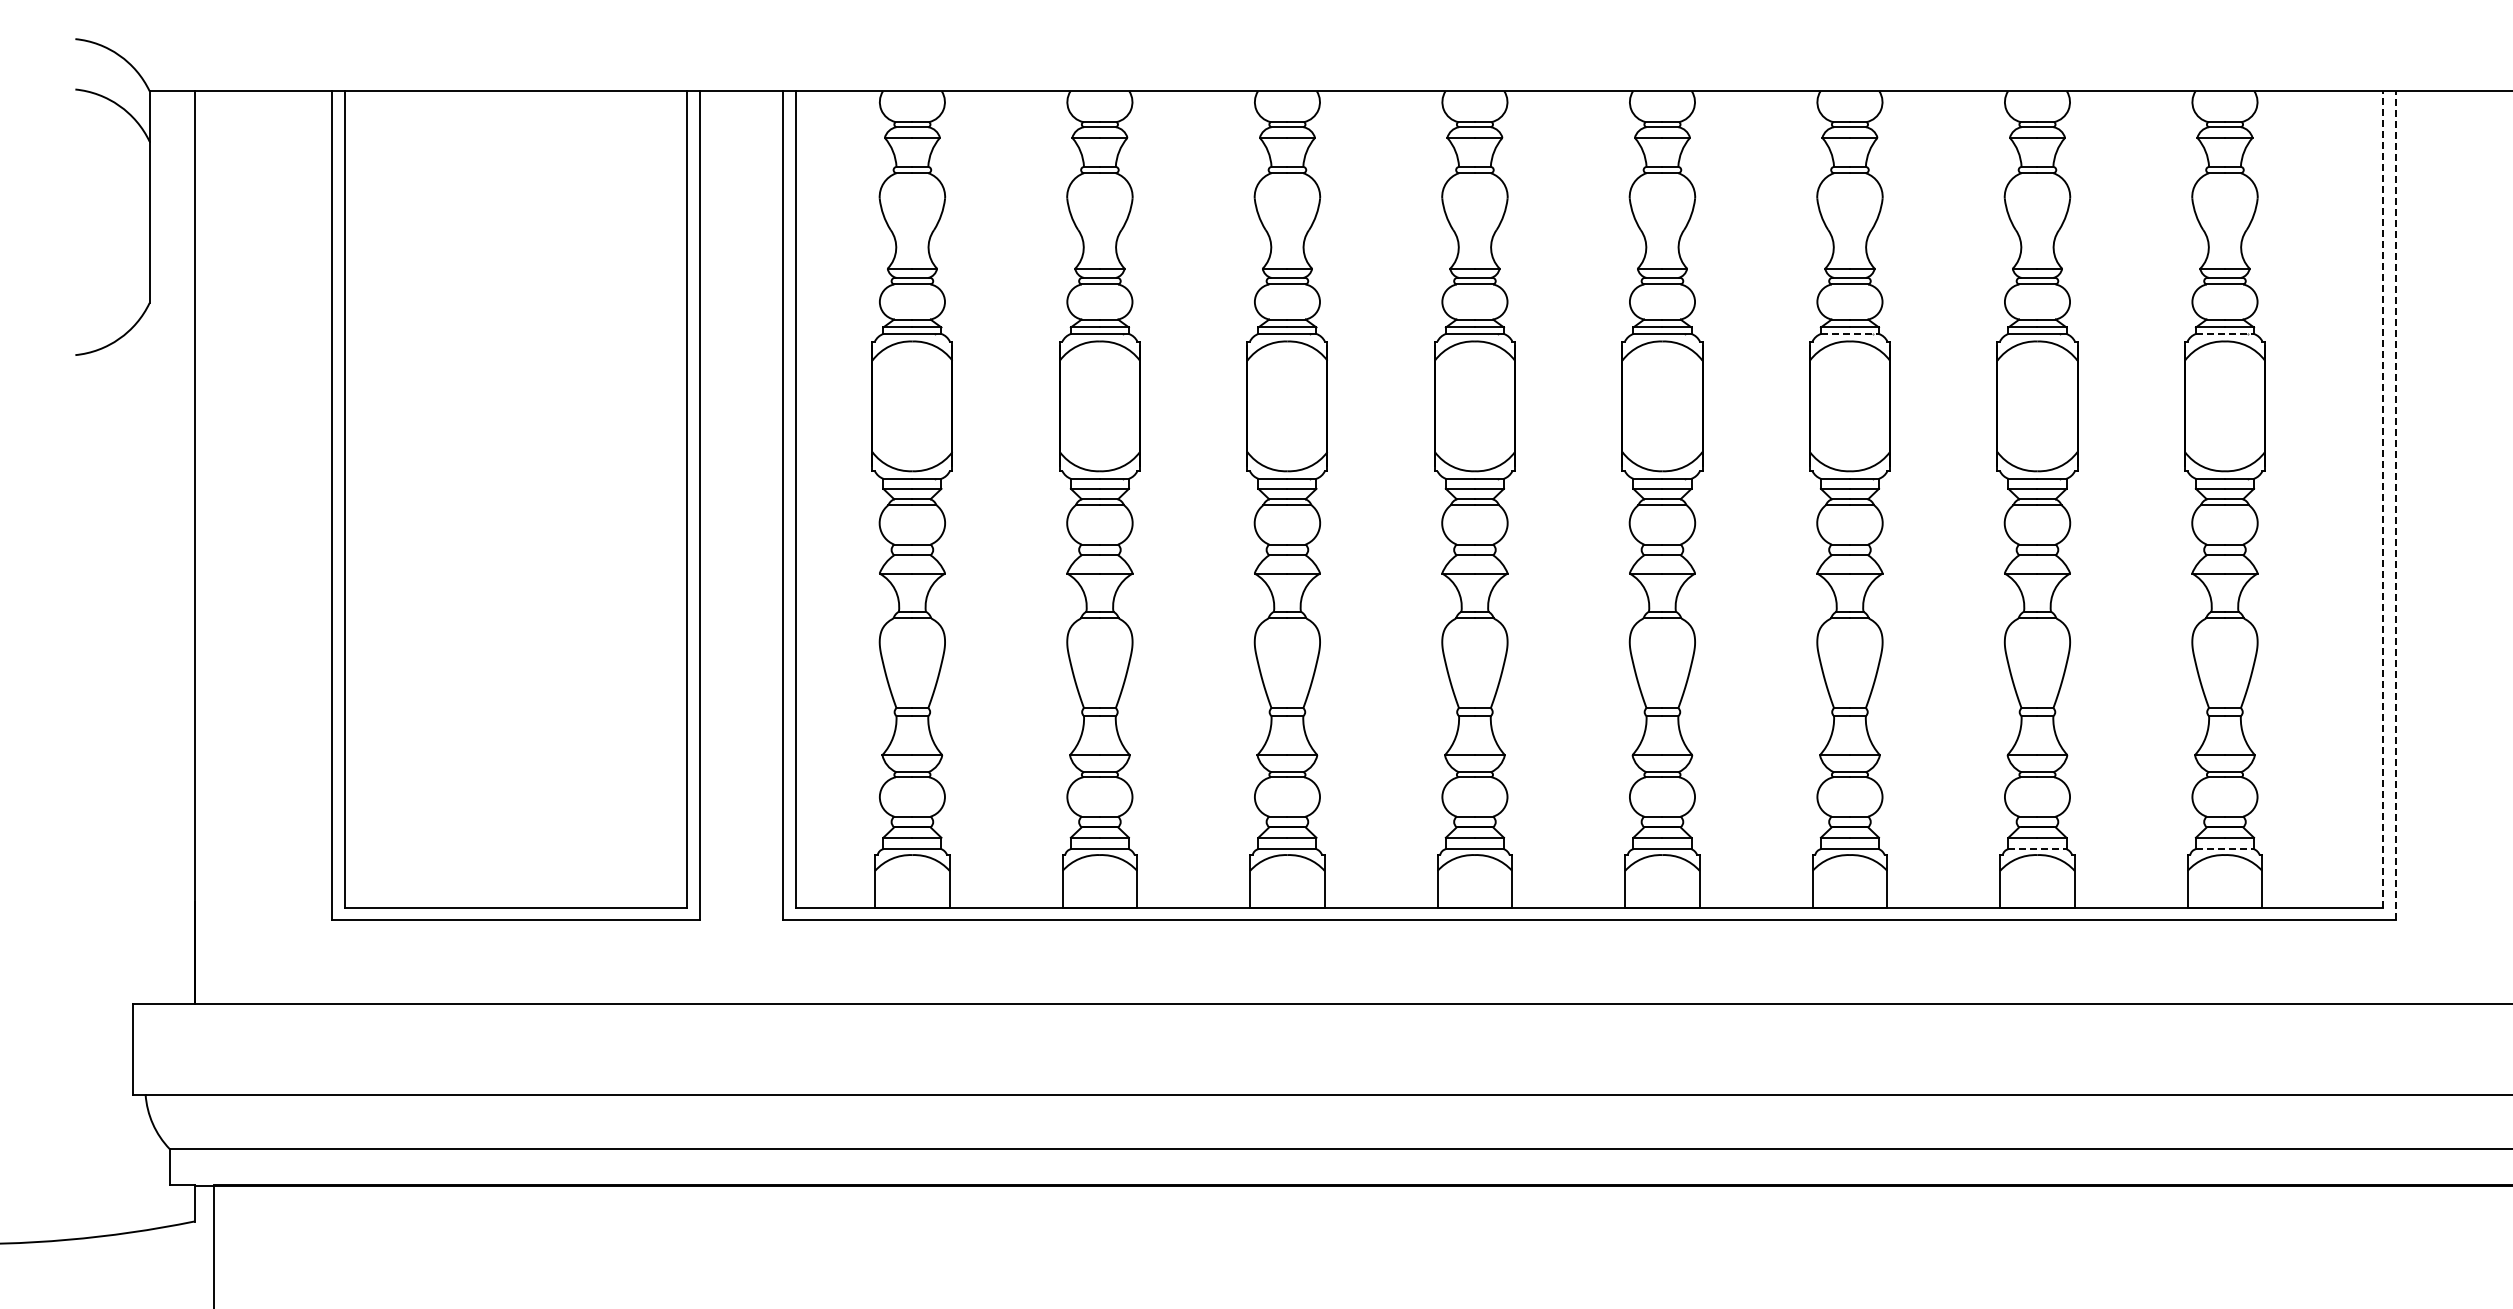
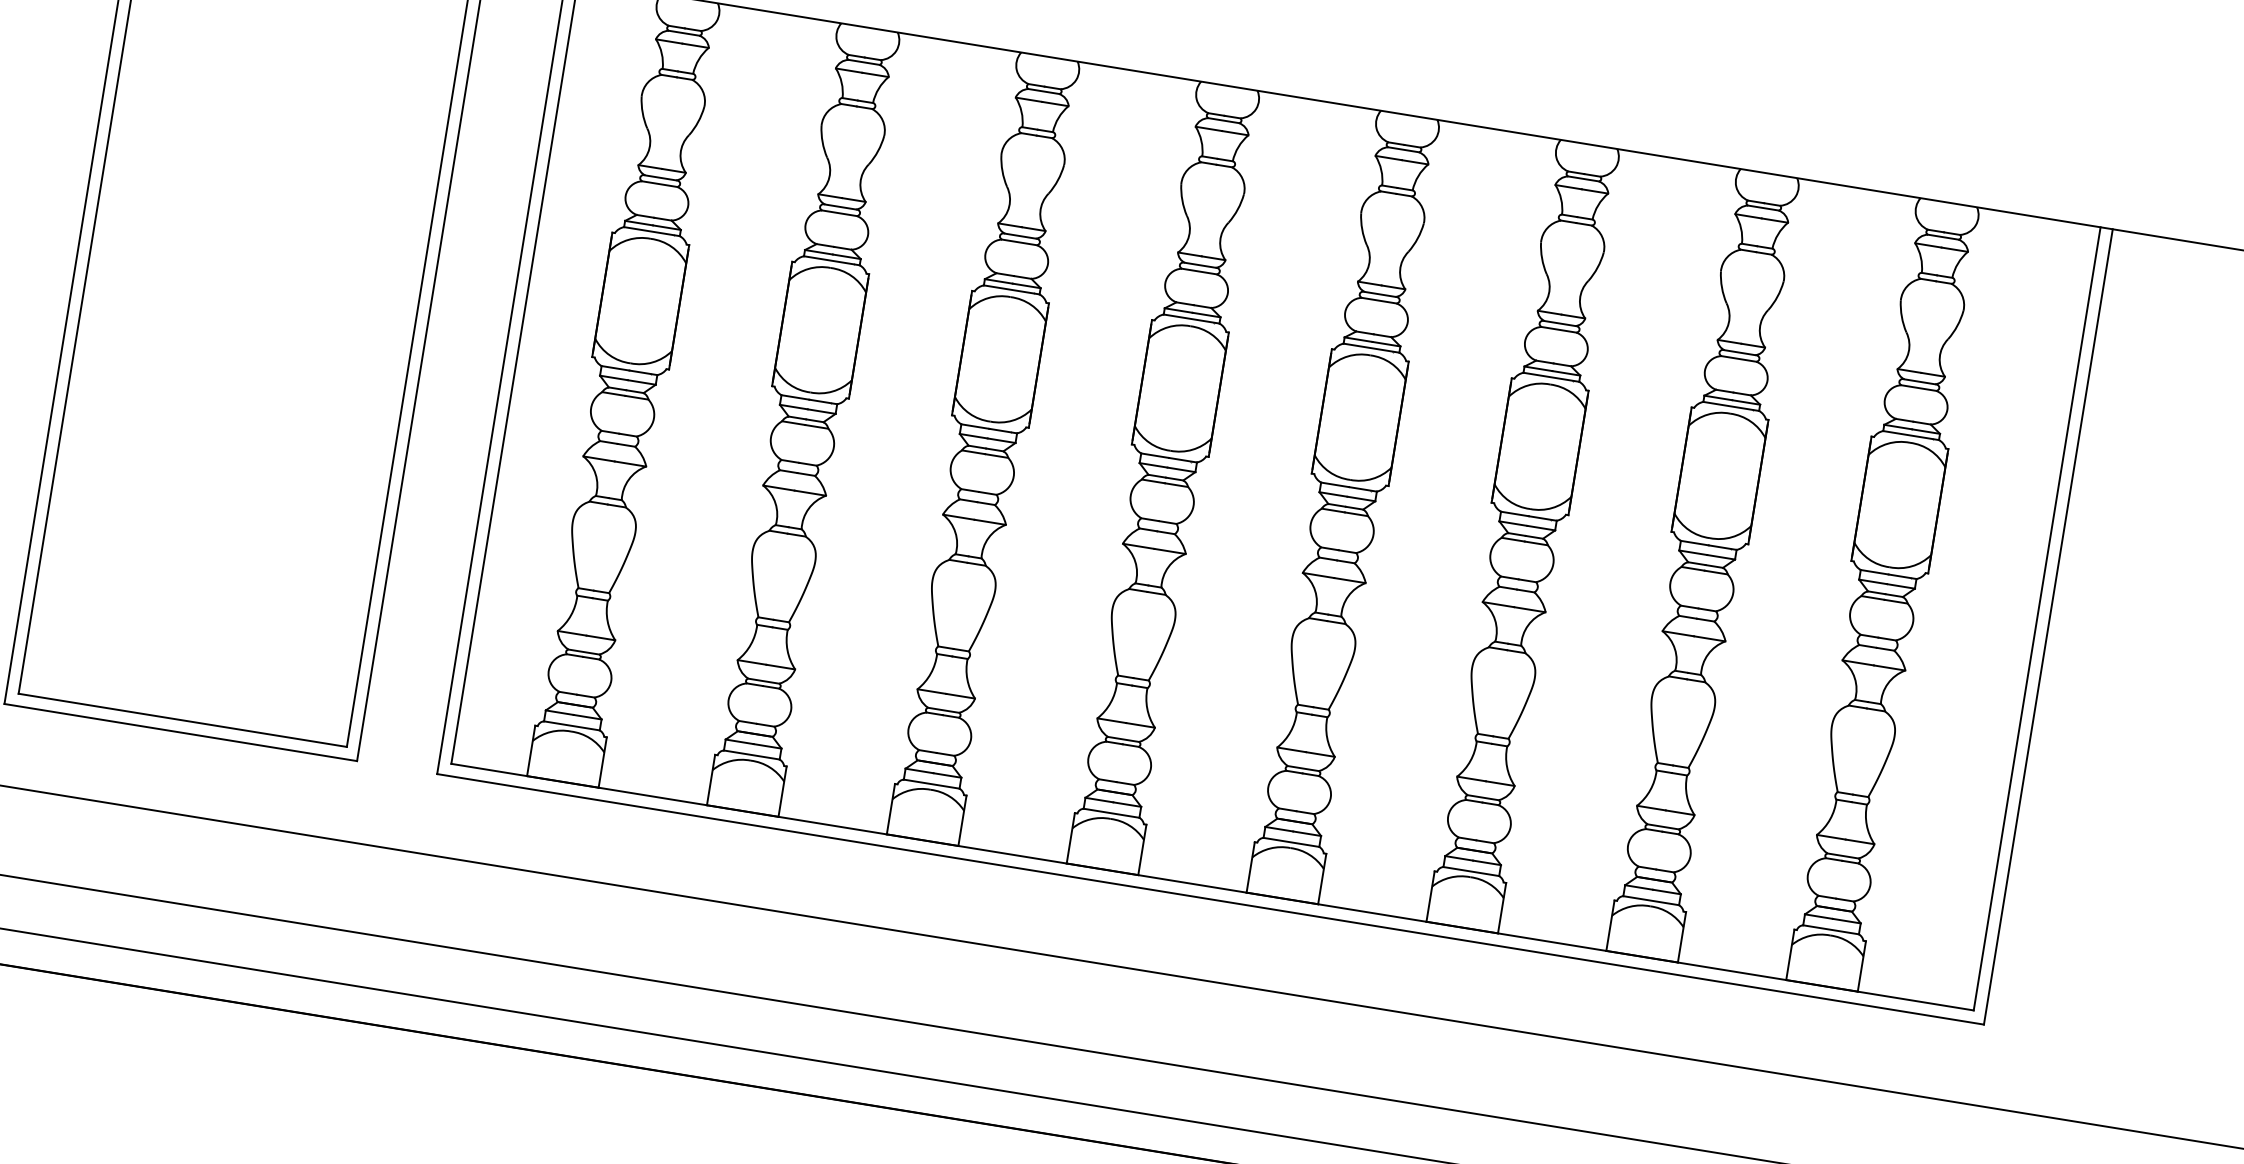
line: (1850, 333) -> (1551, 376), dashed -> solid
line: (2225, 333) -> (1911, 435), dashed -> solid
line: (2383, 498) -> (2037, 618), dashed -> solid
line: (2395, 505) -> (2048, 626), dashed -> solid
line: (2037, 849) -> (1651, 900), dashed -> solid
line: (2225, 849) -> (1831, 930), dashed -> solid

